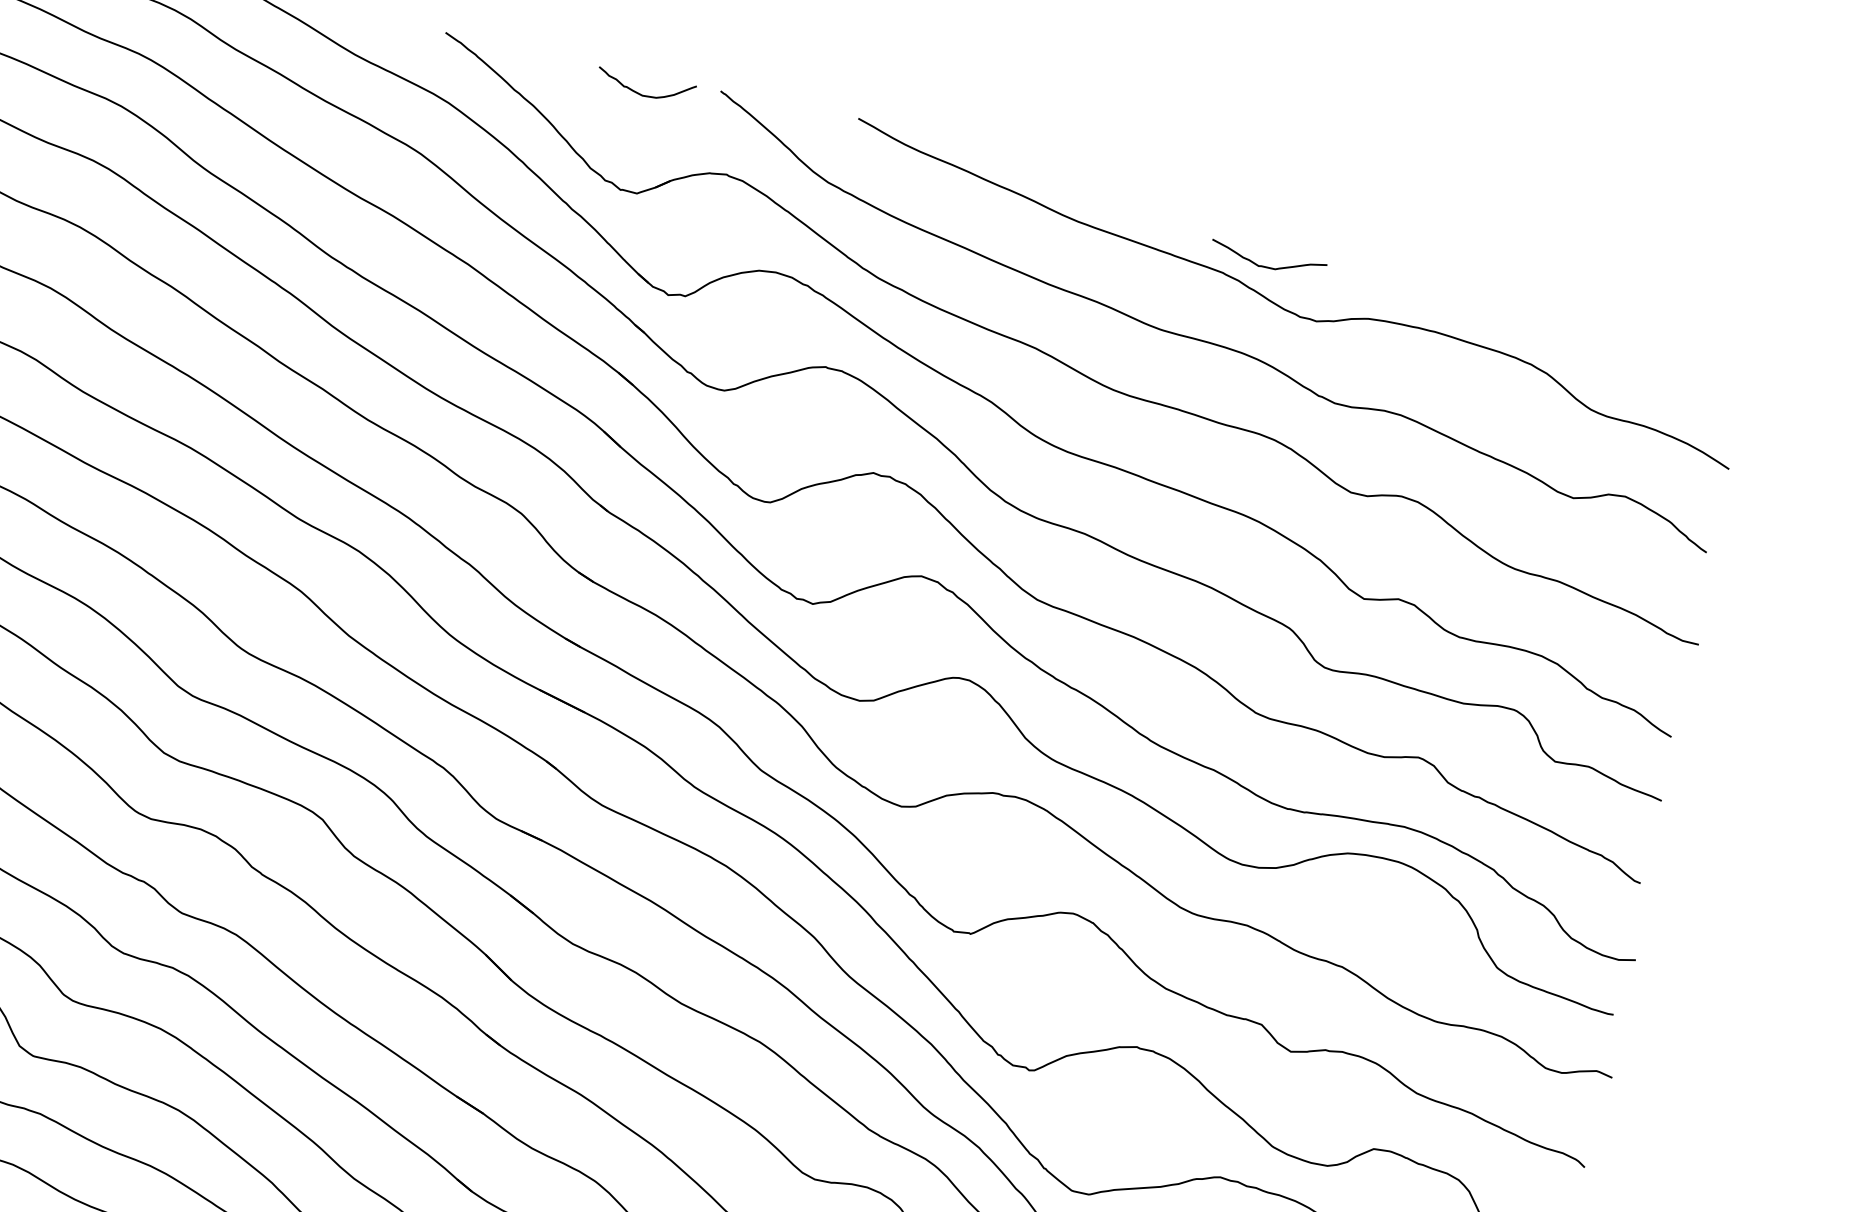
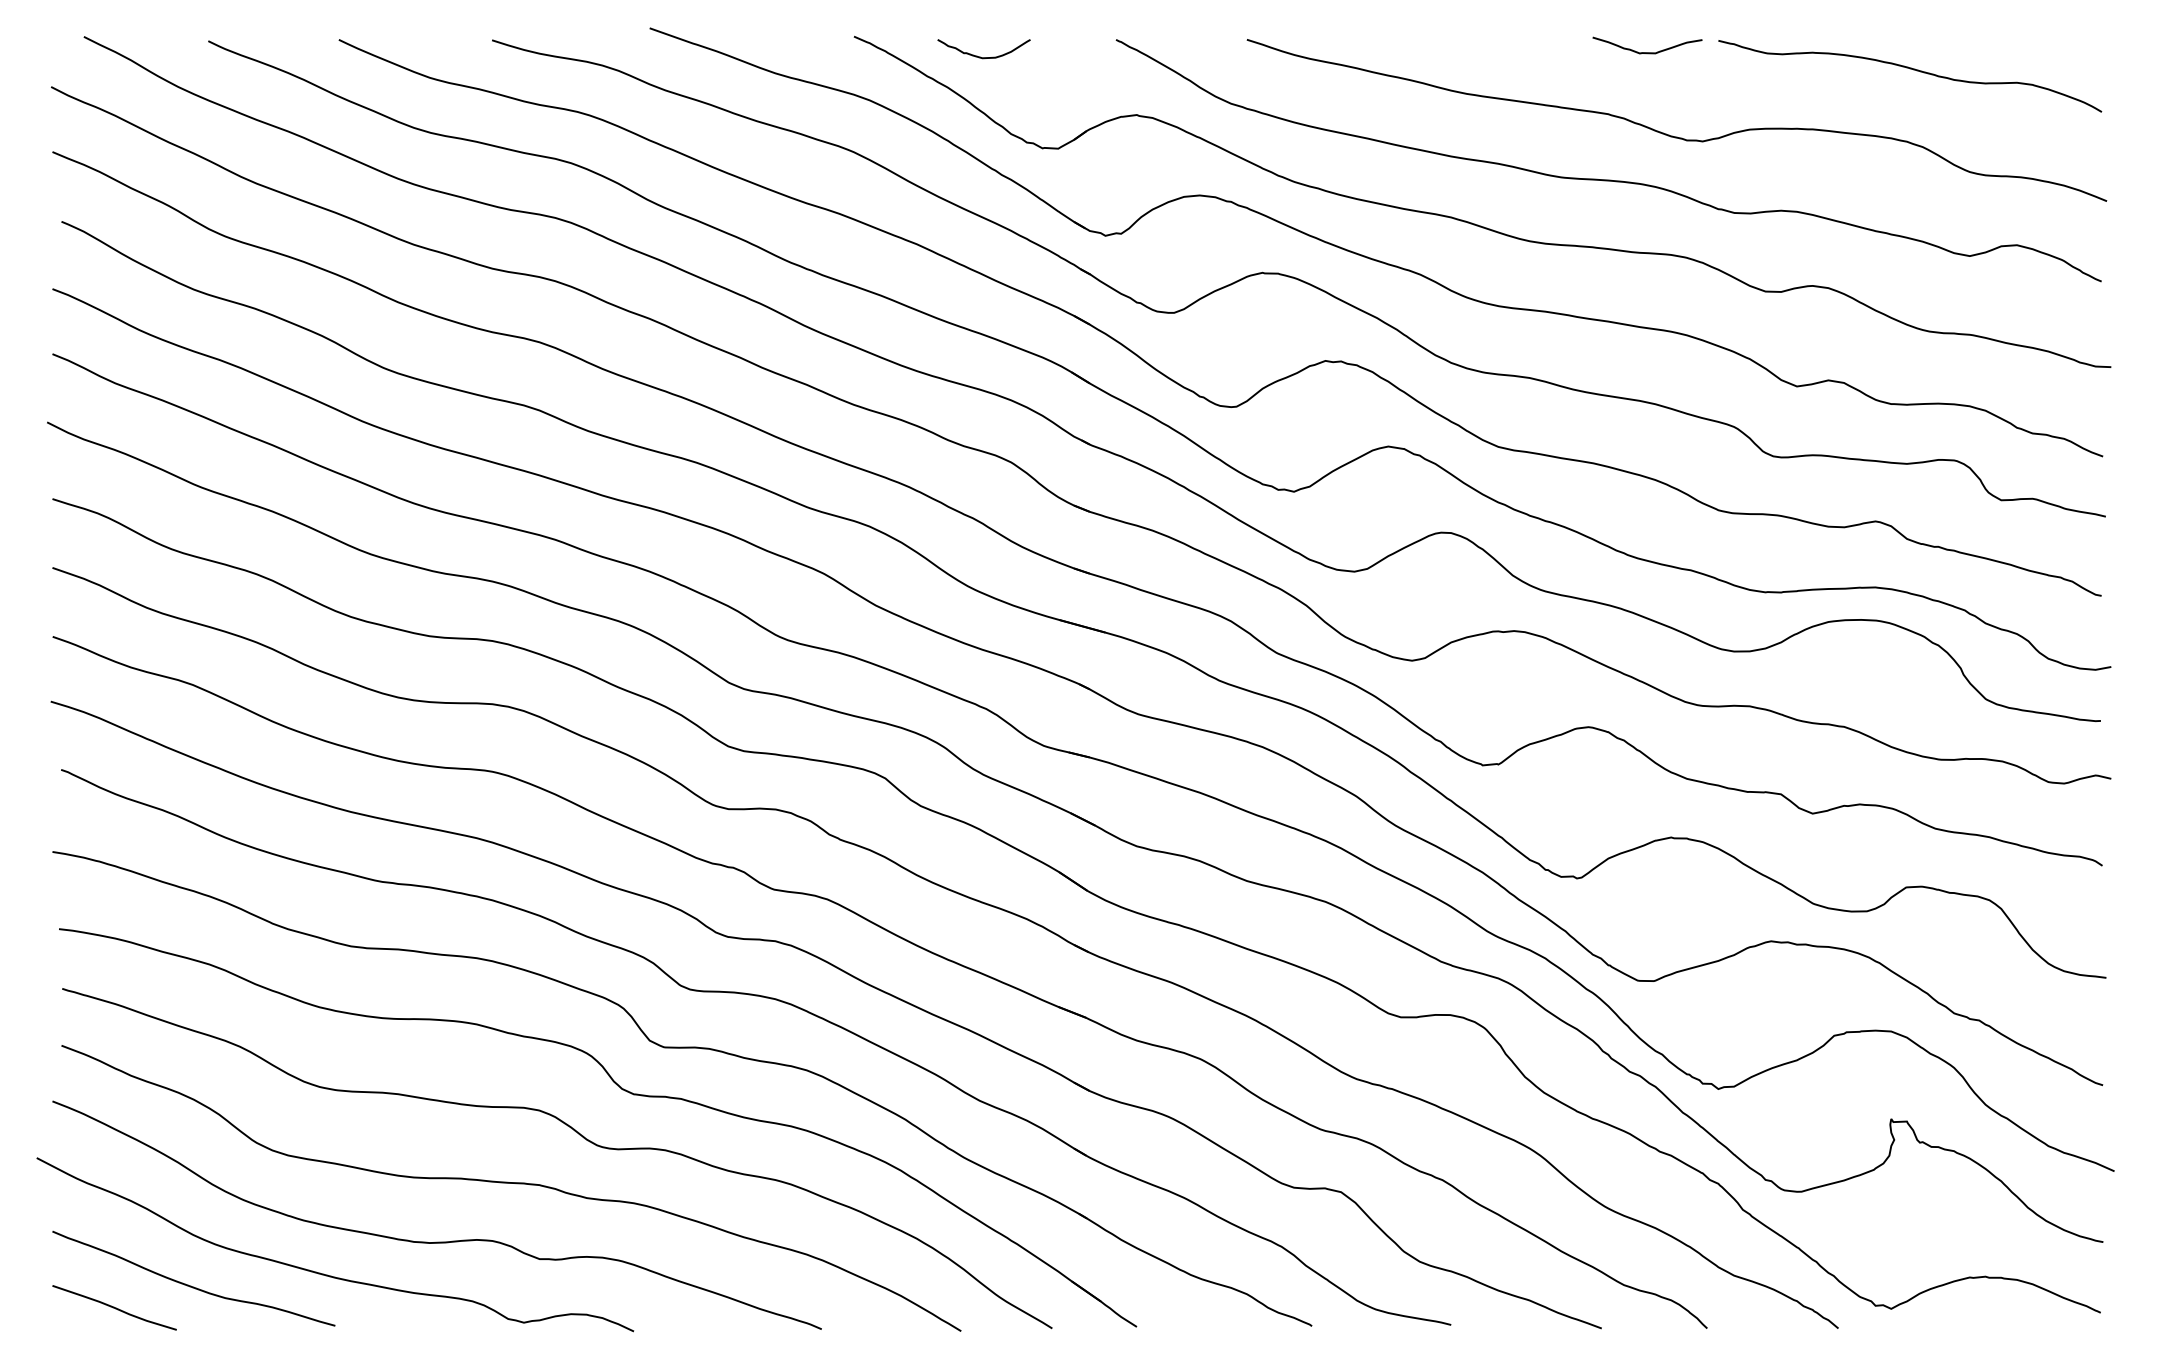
curve: (640, 93) -> (980, 56), moved
curve: (1266, 266) -> (1647, 52), moved
curve: (1553, 291) -> (1913, 70), added

